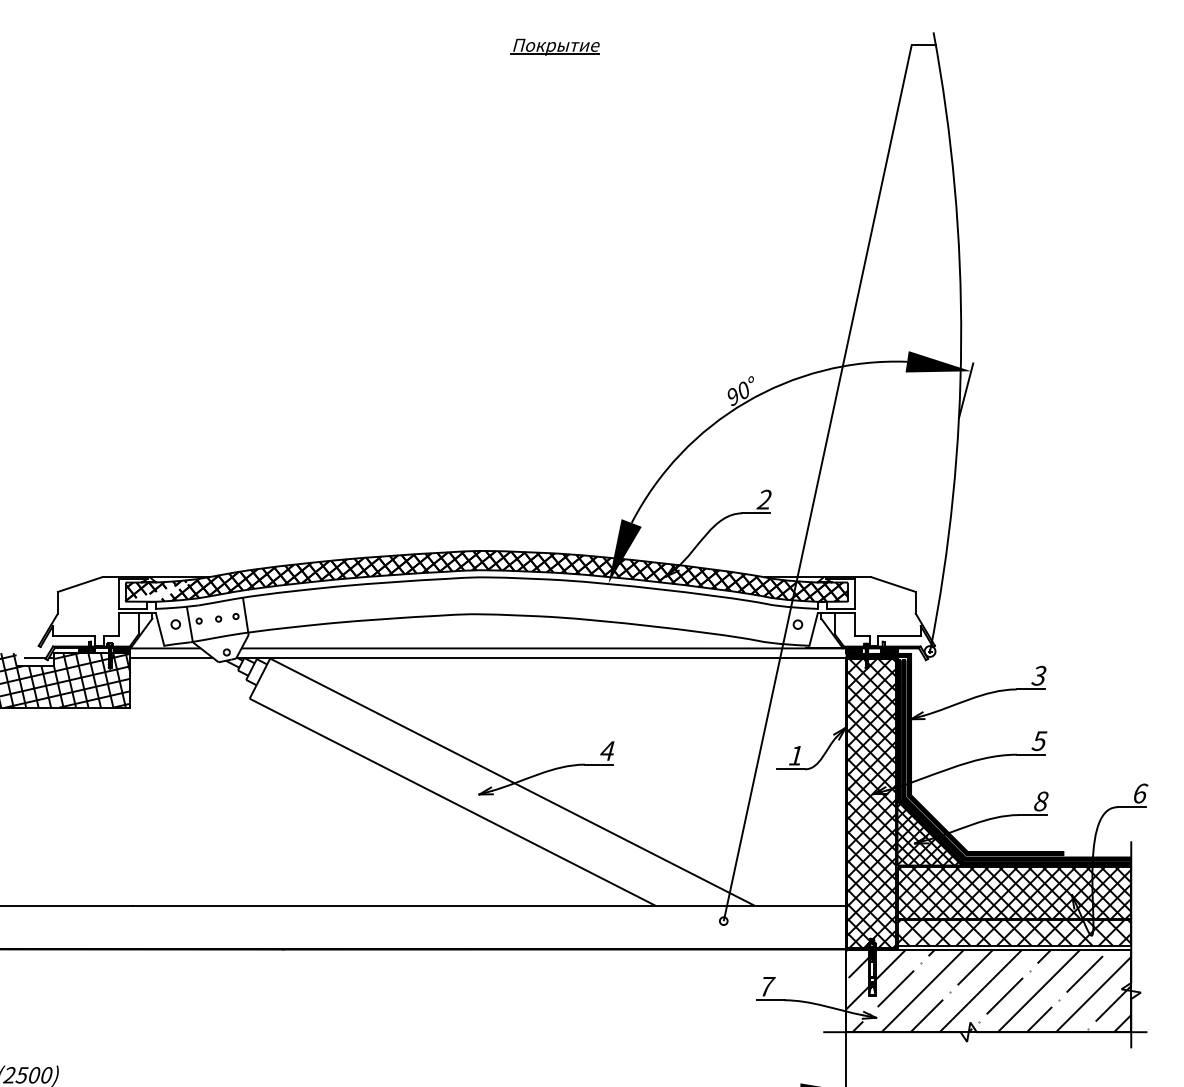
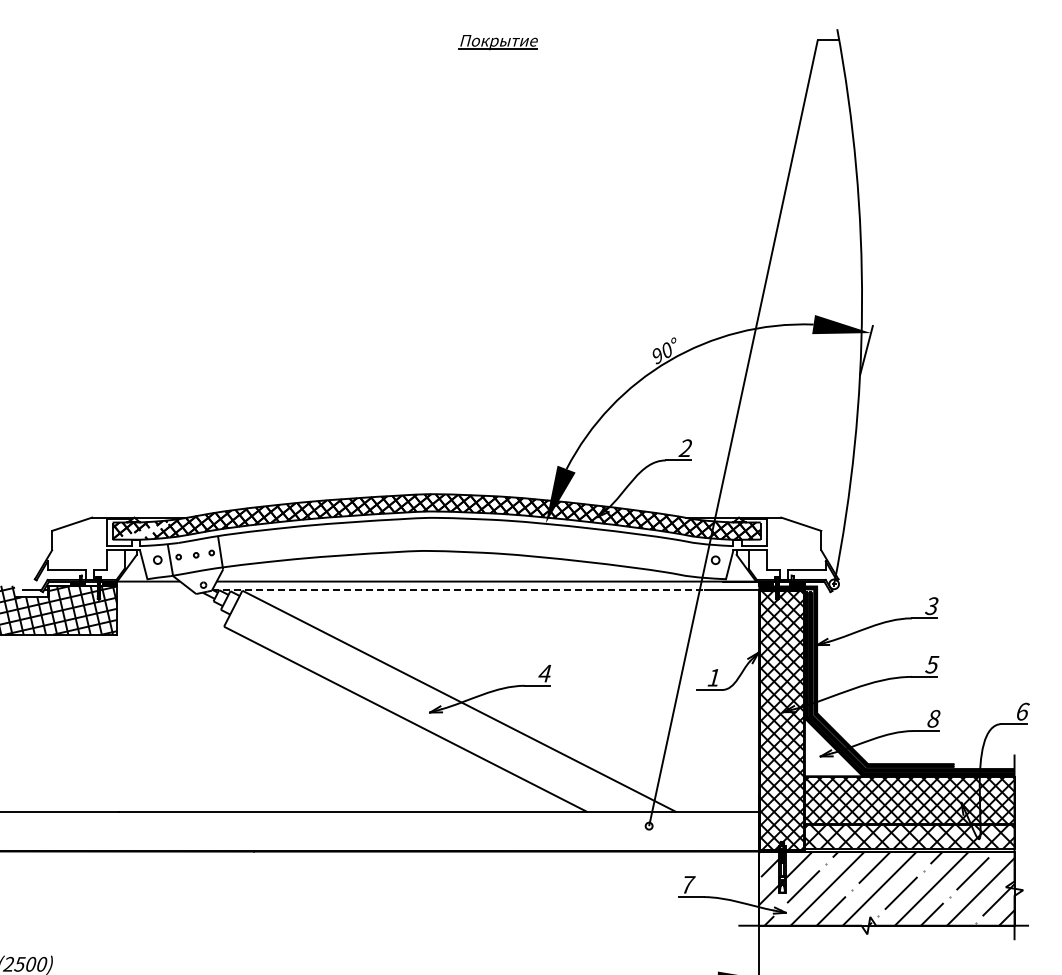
line: (172, 657) -> (154, 589), removed
line: (511, 657) -> (458, 589), solid -> dashed
hatch: (927, 834) -> (831, 748), removed

